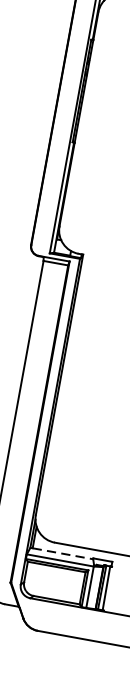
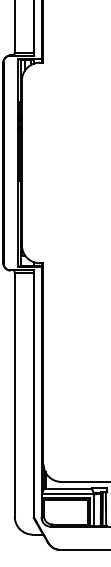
line: (63, 554) -> (69, 489), dashed -> solid

